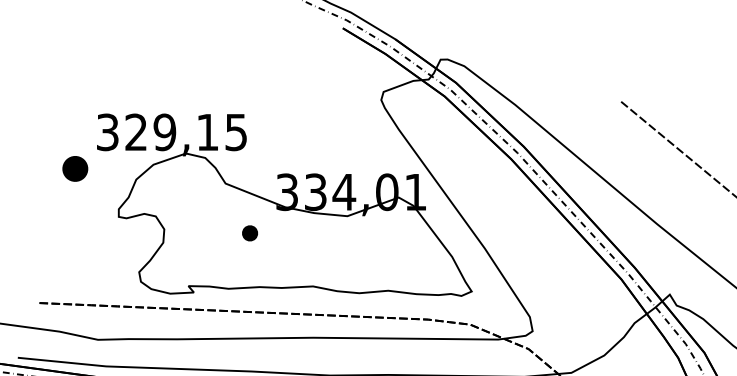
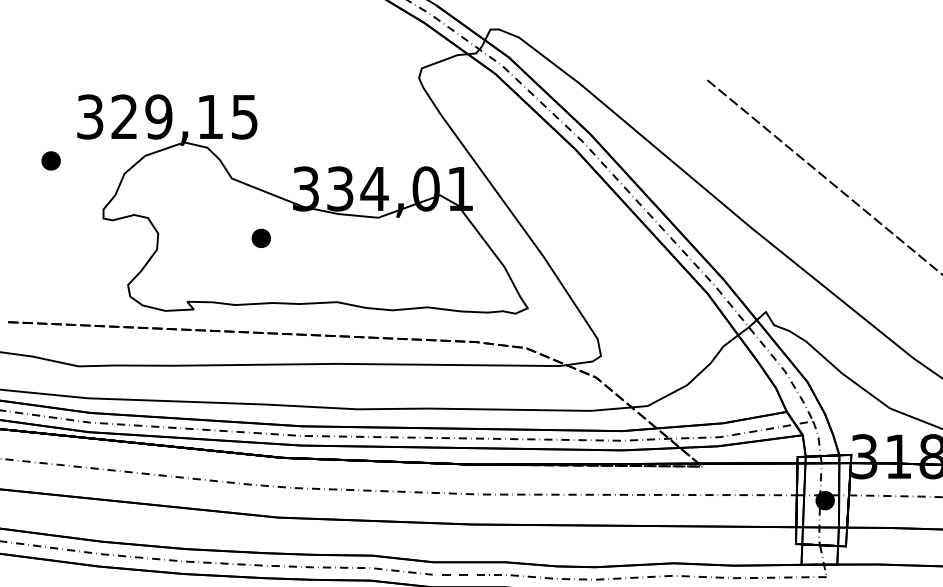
part: (74, 168) -> (50, 160), size x0.62

